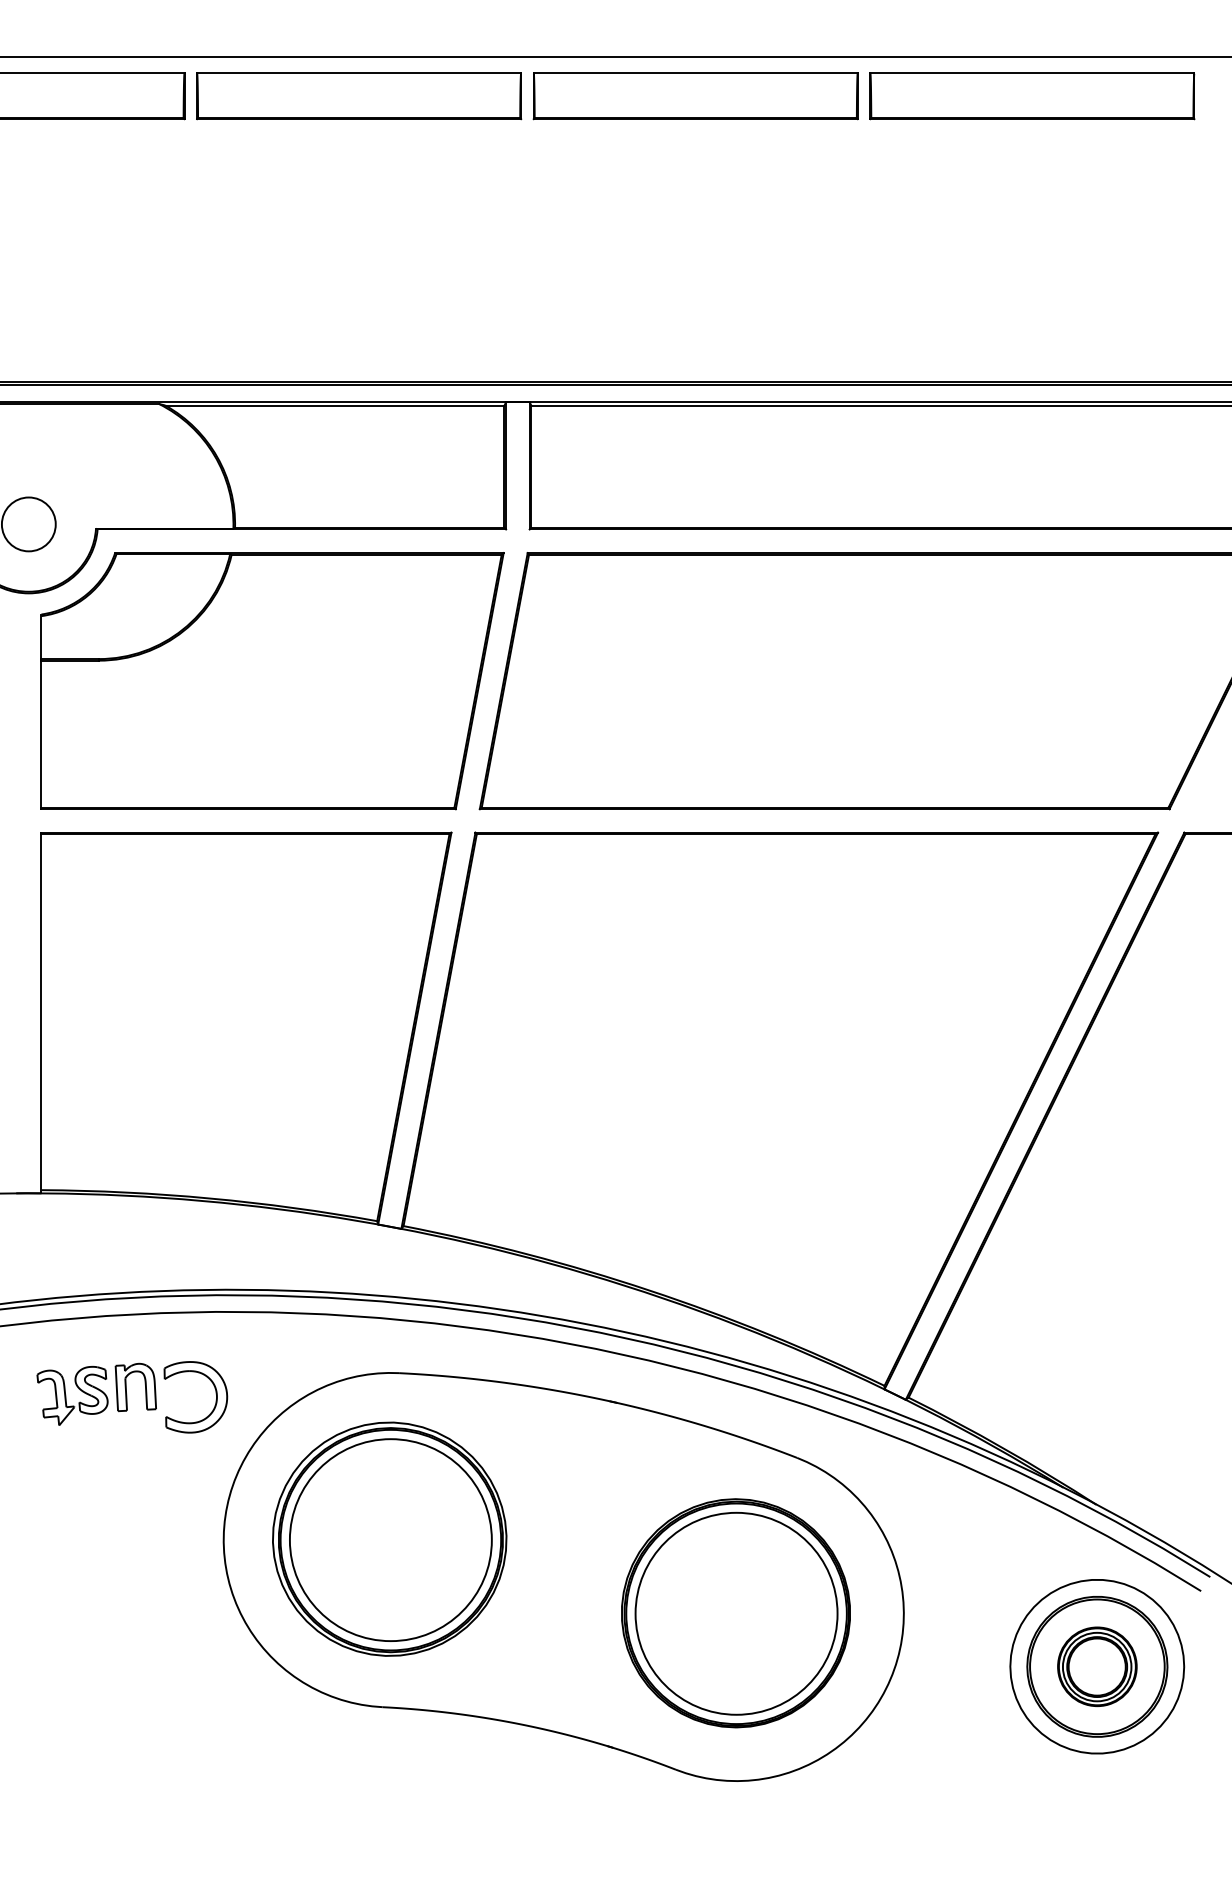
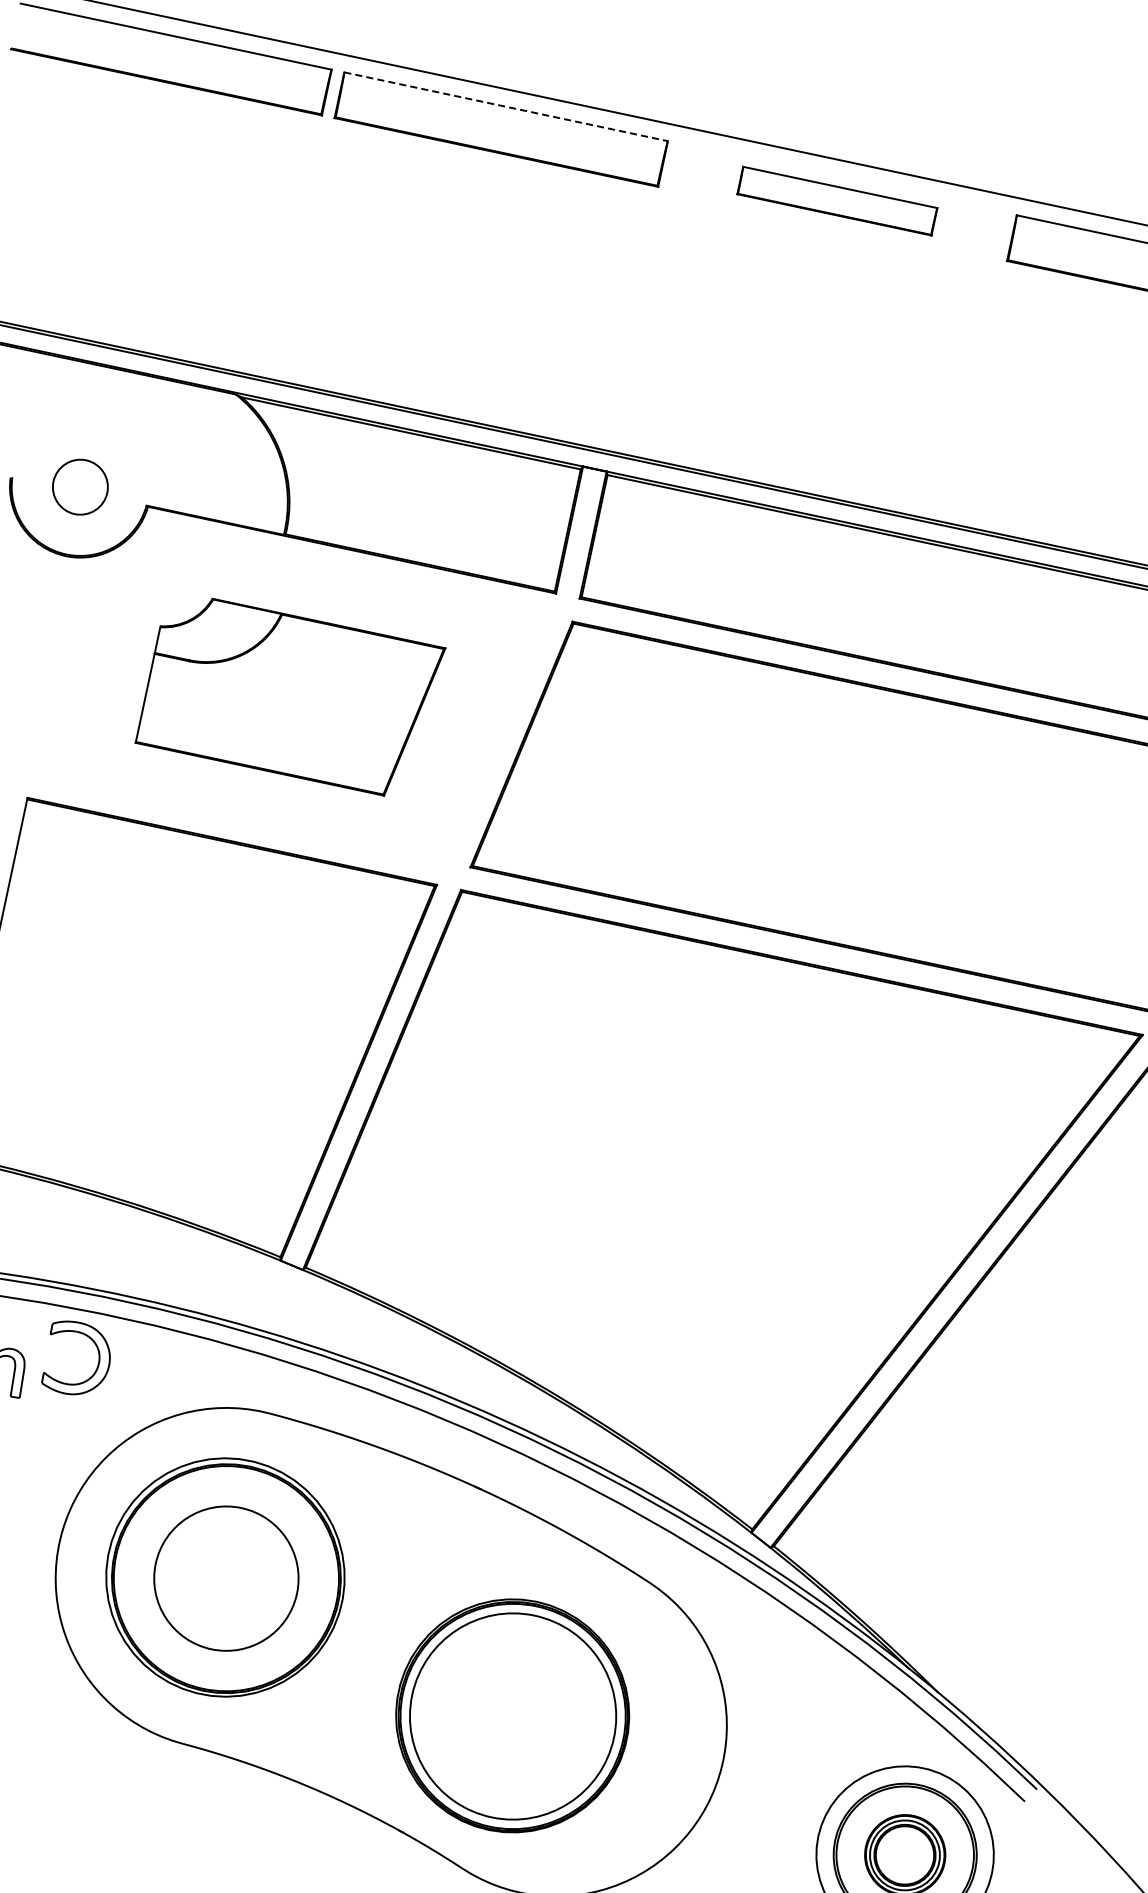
line: (359, 73) -> (506, 106), solid -> dashed
part: (695, 96) -> (837, 201), size x0.6
part: (272, 681) -> (290, 695), size x0.6
part: (215, 1400) -> (96, 1366), moved
circle: (390, 1540) -> (225, 1578), size x0.7
part: (735, 1613) -> (512, 1715), moved

